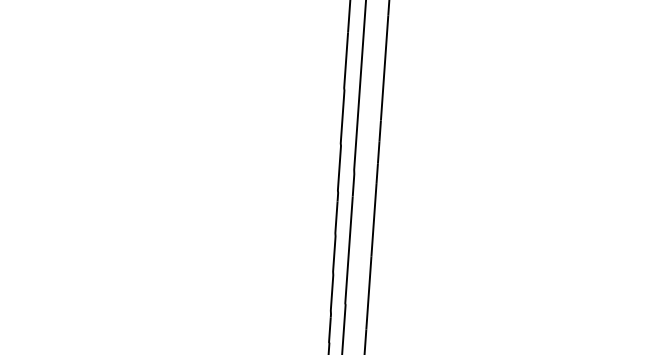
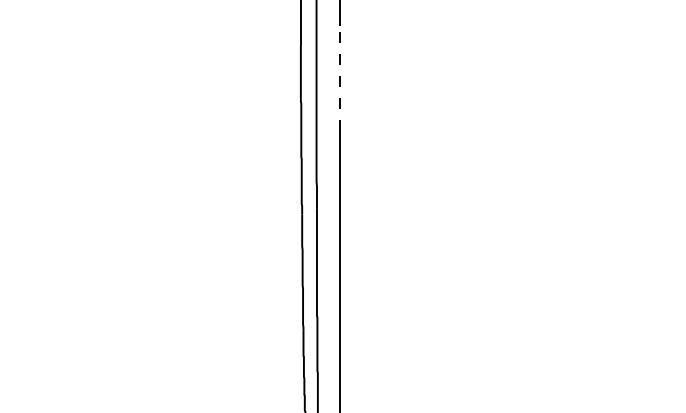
line: (384, 67) -> (339, 77), solid -> dashed

